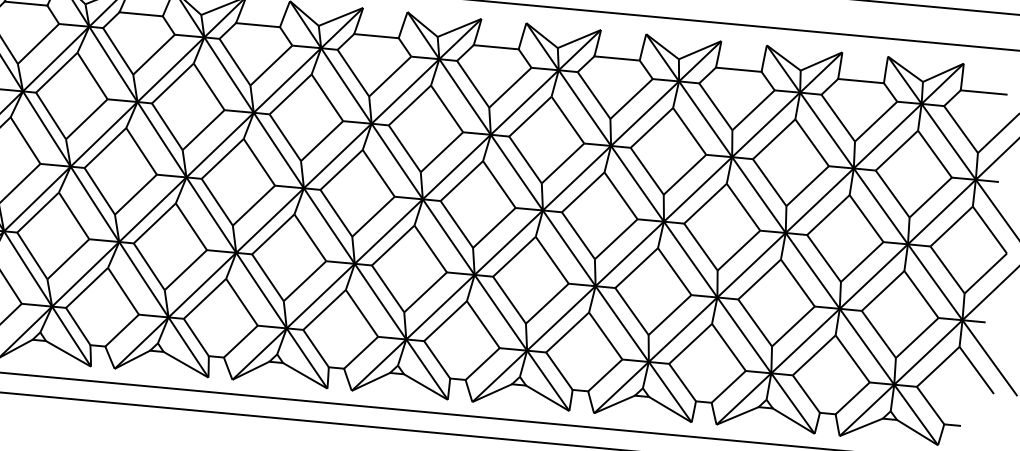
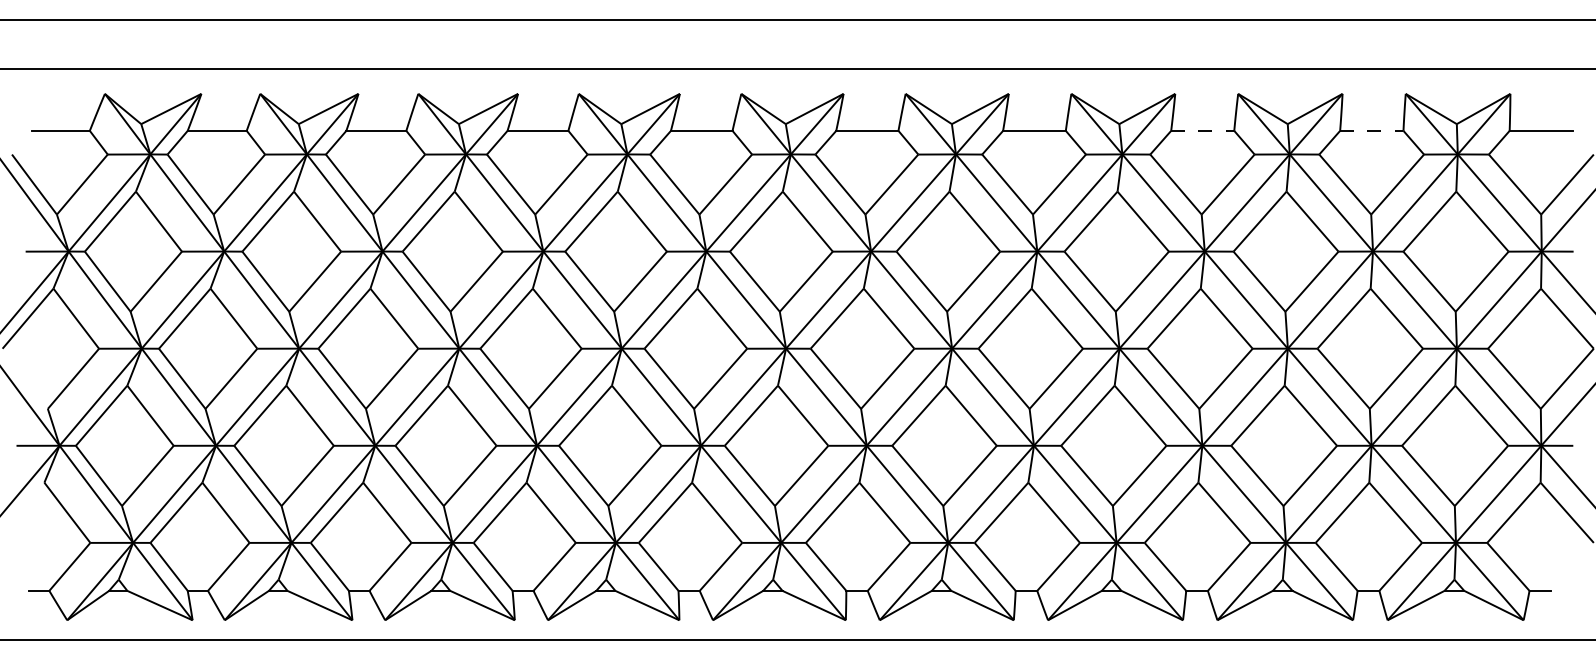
line: (738, 69) -> (1202, 130), solid -> dashed
line: (860, 80) -> (1371, 130), solid -> dashed

